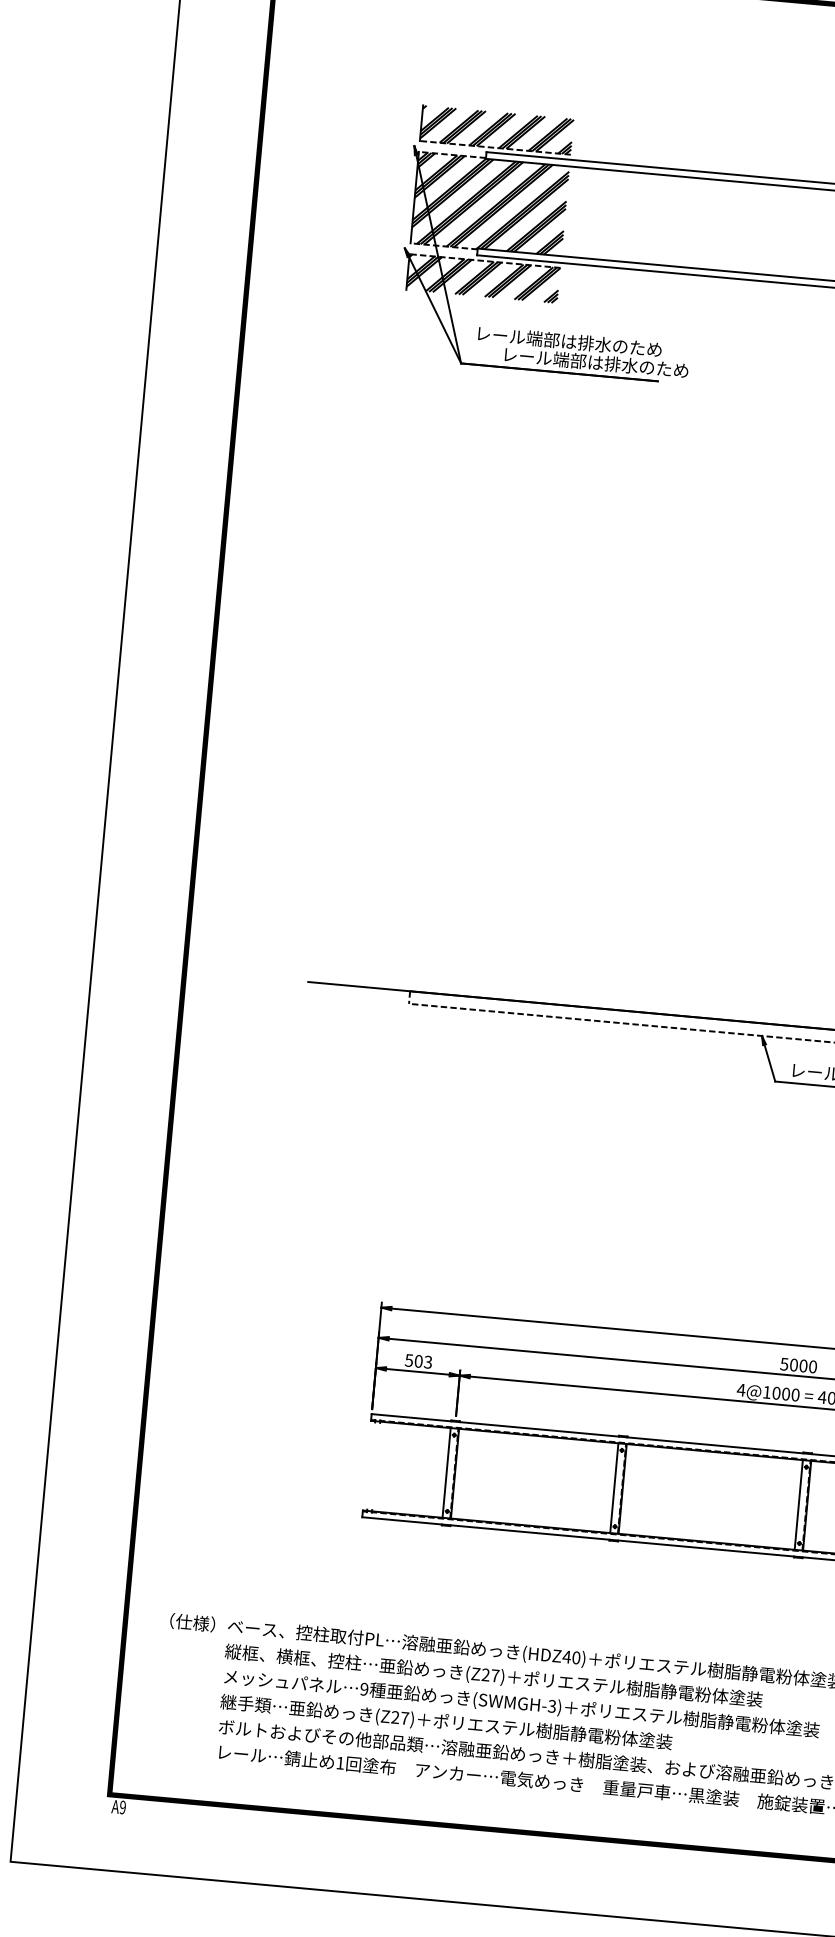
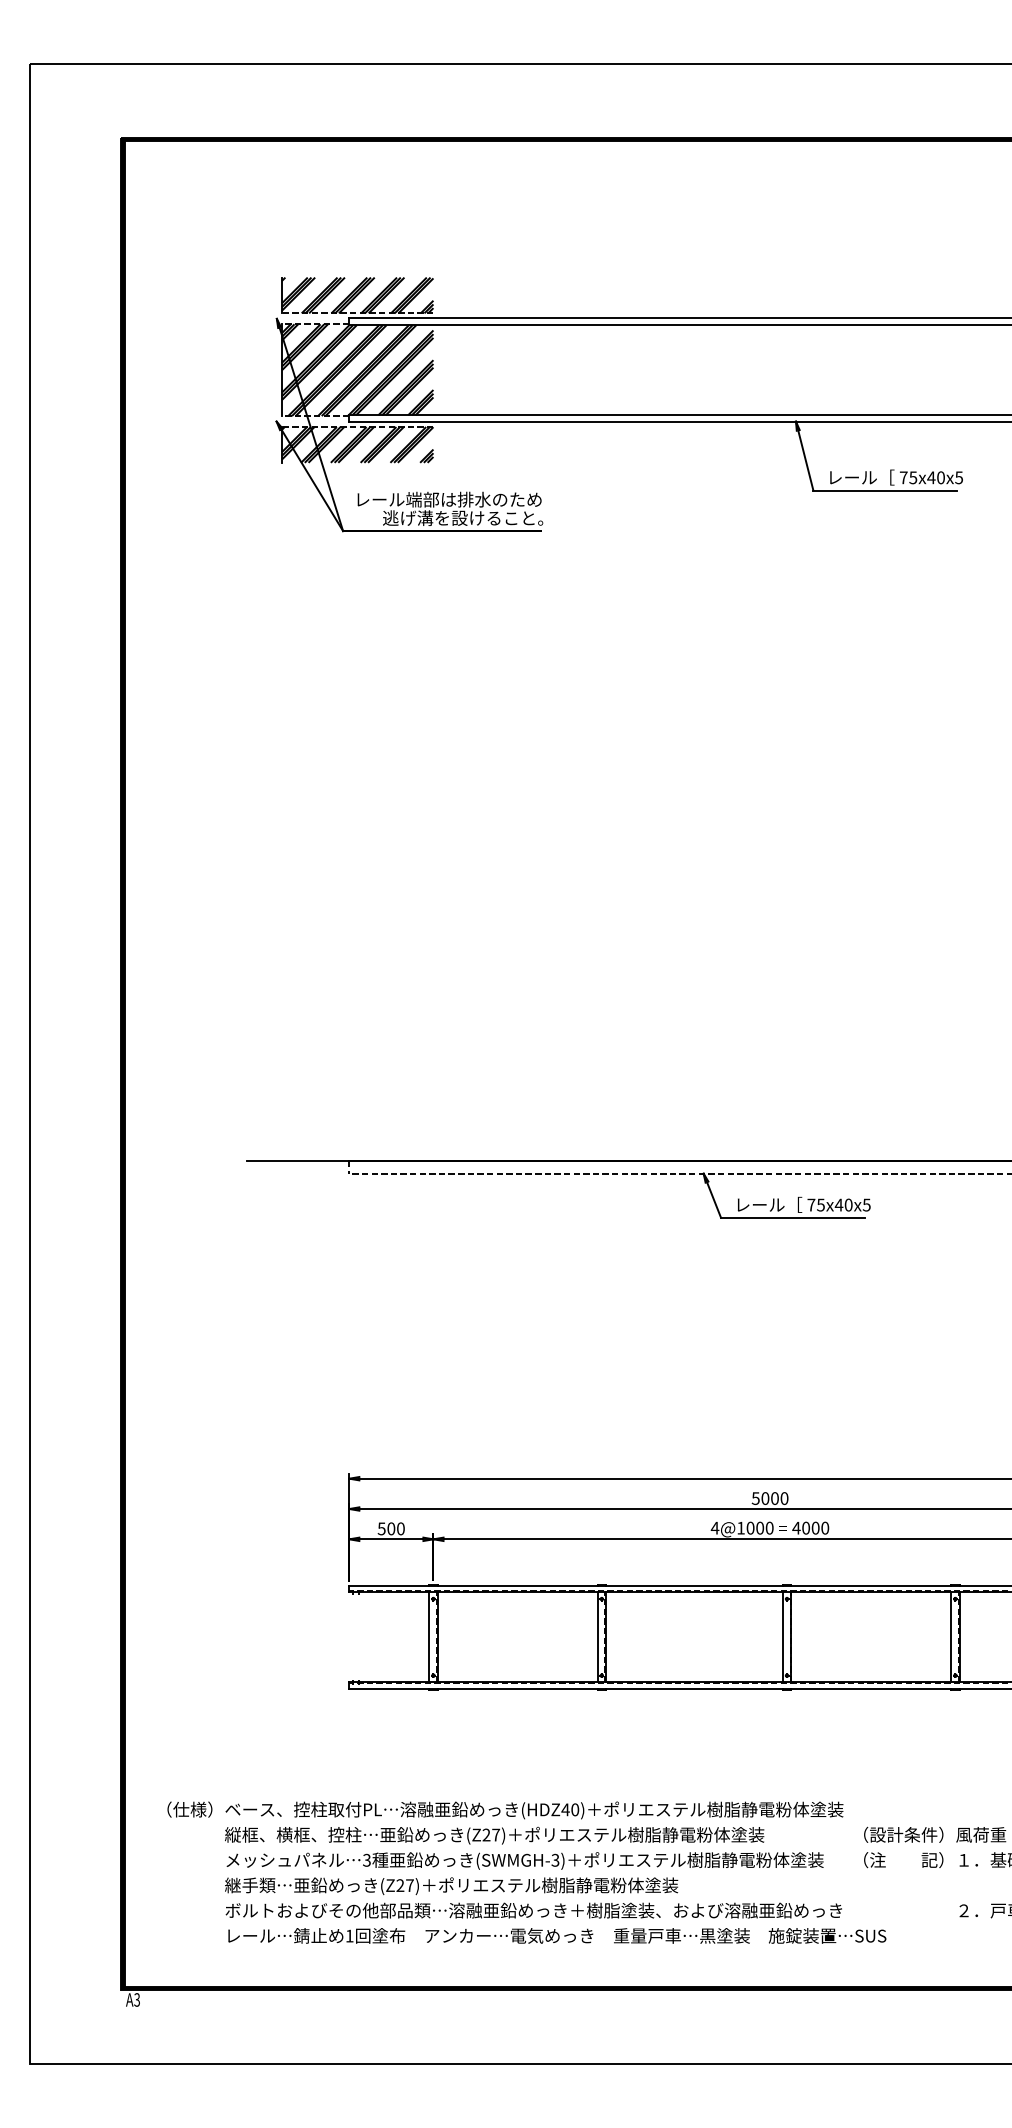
text: (595, 362) -> (476, 518), レール端部は排水のため -> 逃げ溝を設けること。
text: (427, 1361) -> (400, 1528), 503 -> 500
text: (363, 1689) -> (366, 1860), 9 -> 3
text: (122, 1807) -> (136, 1999), A9 -> A3

